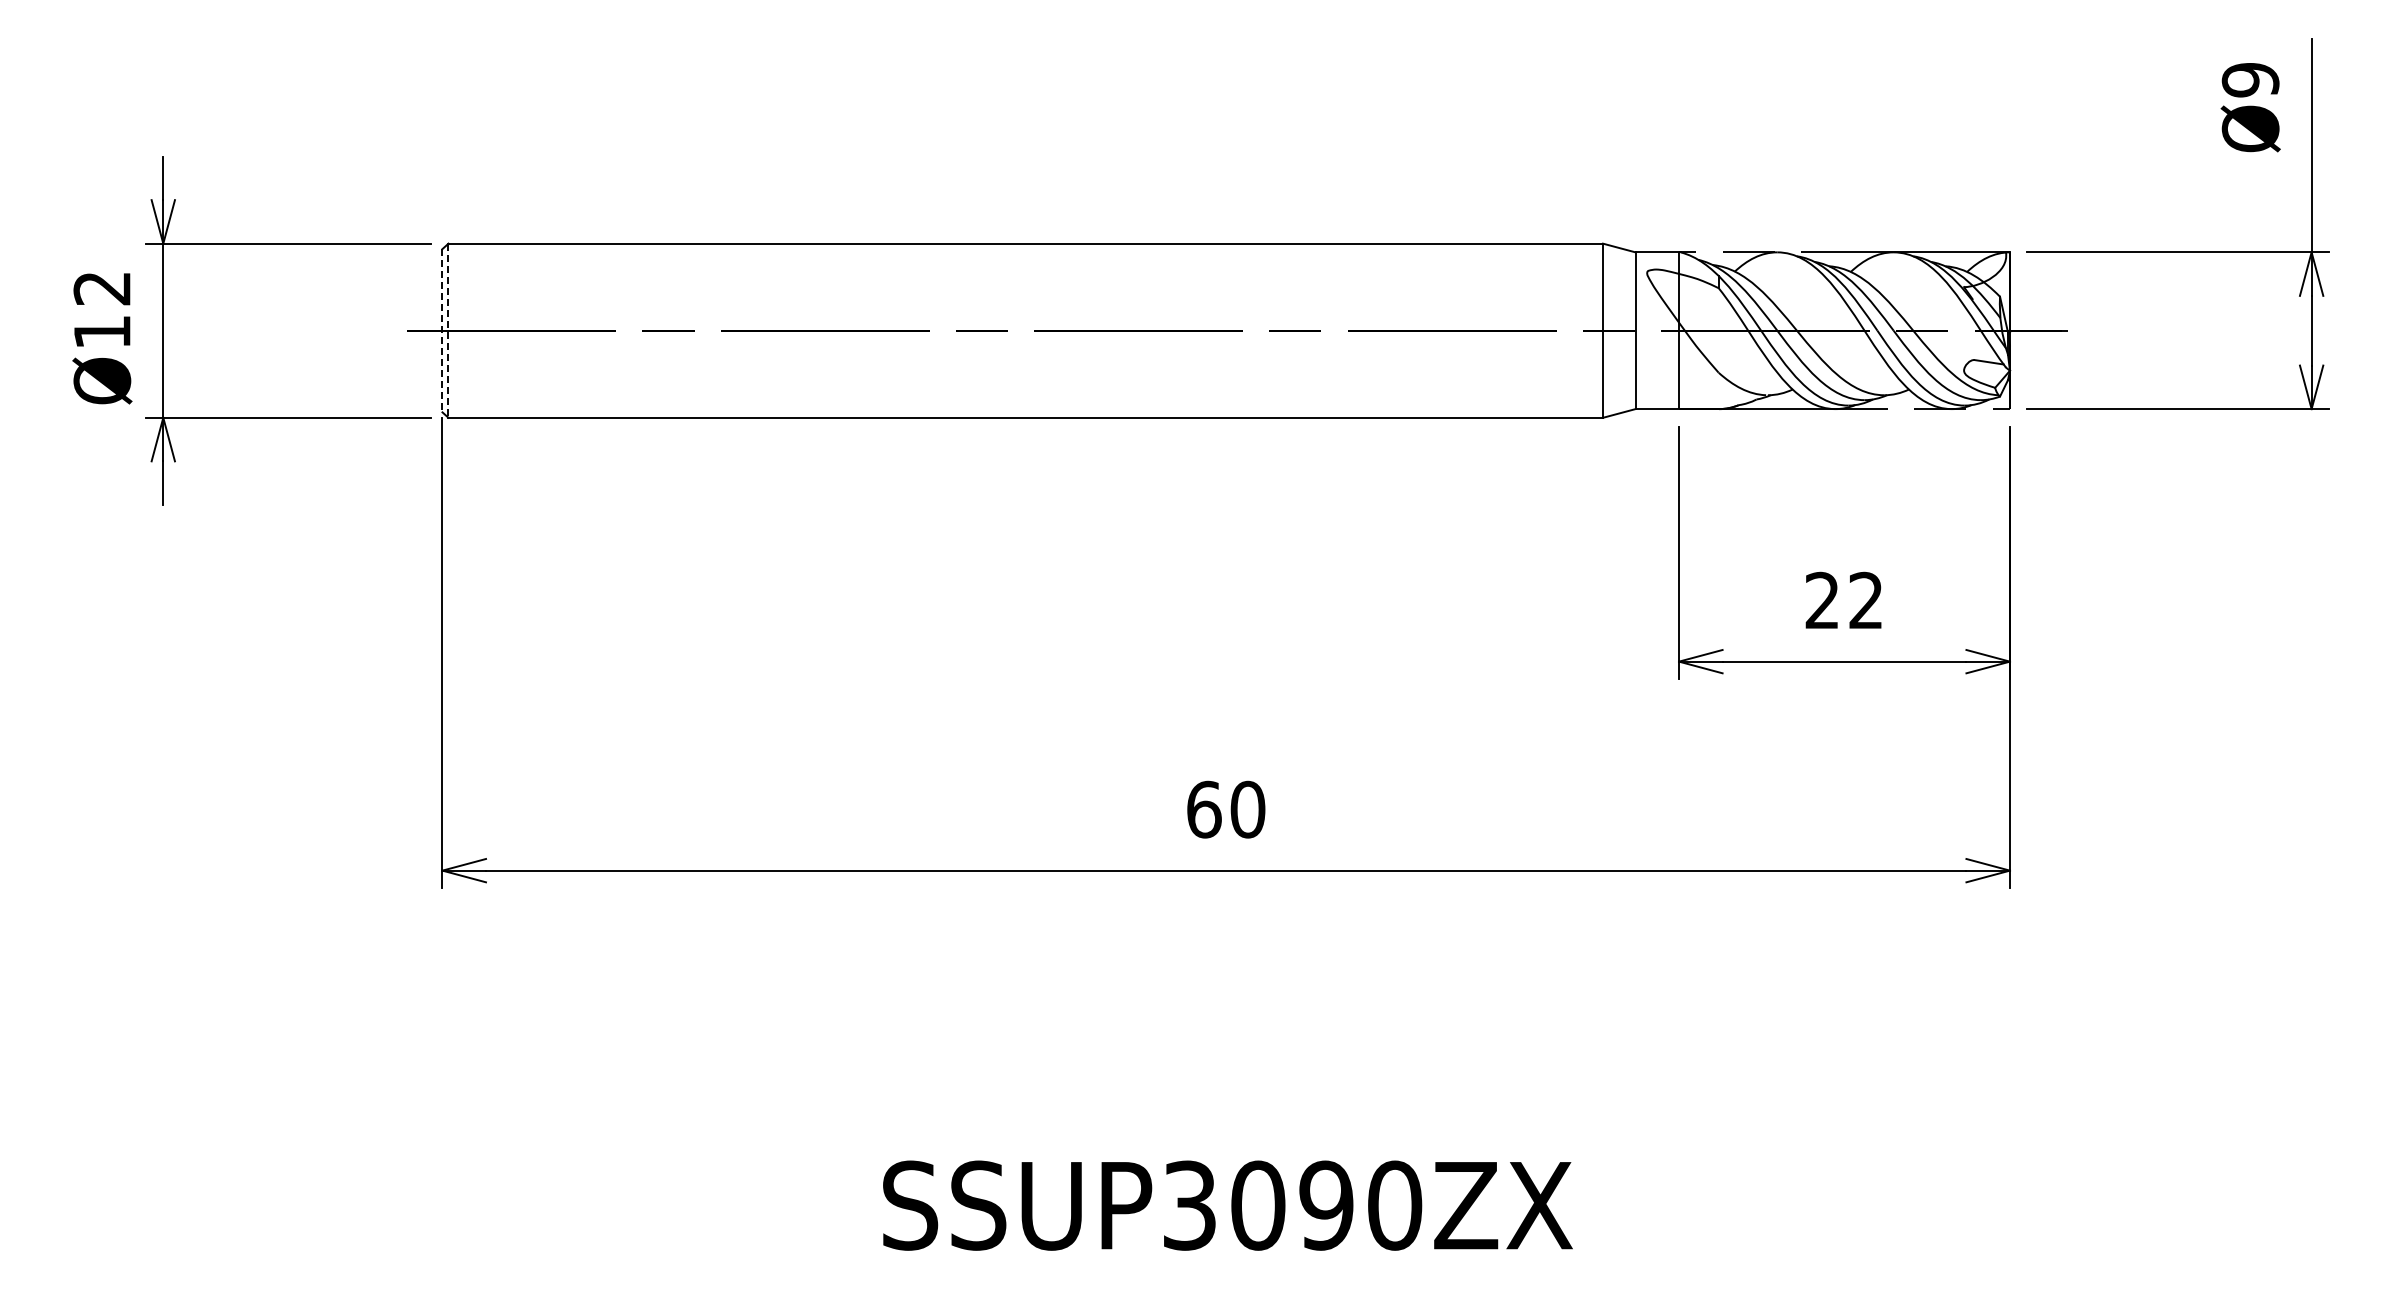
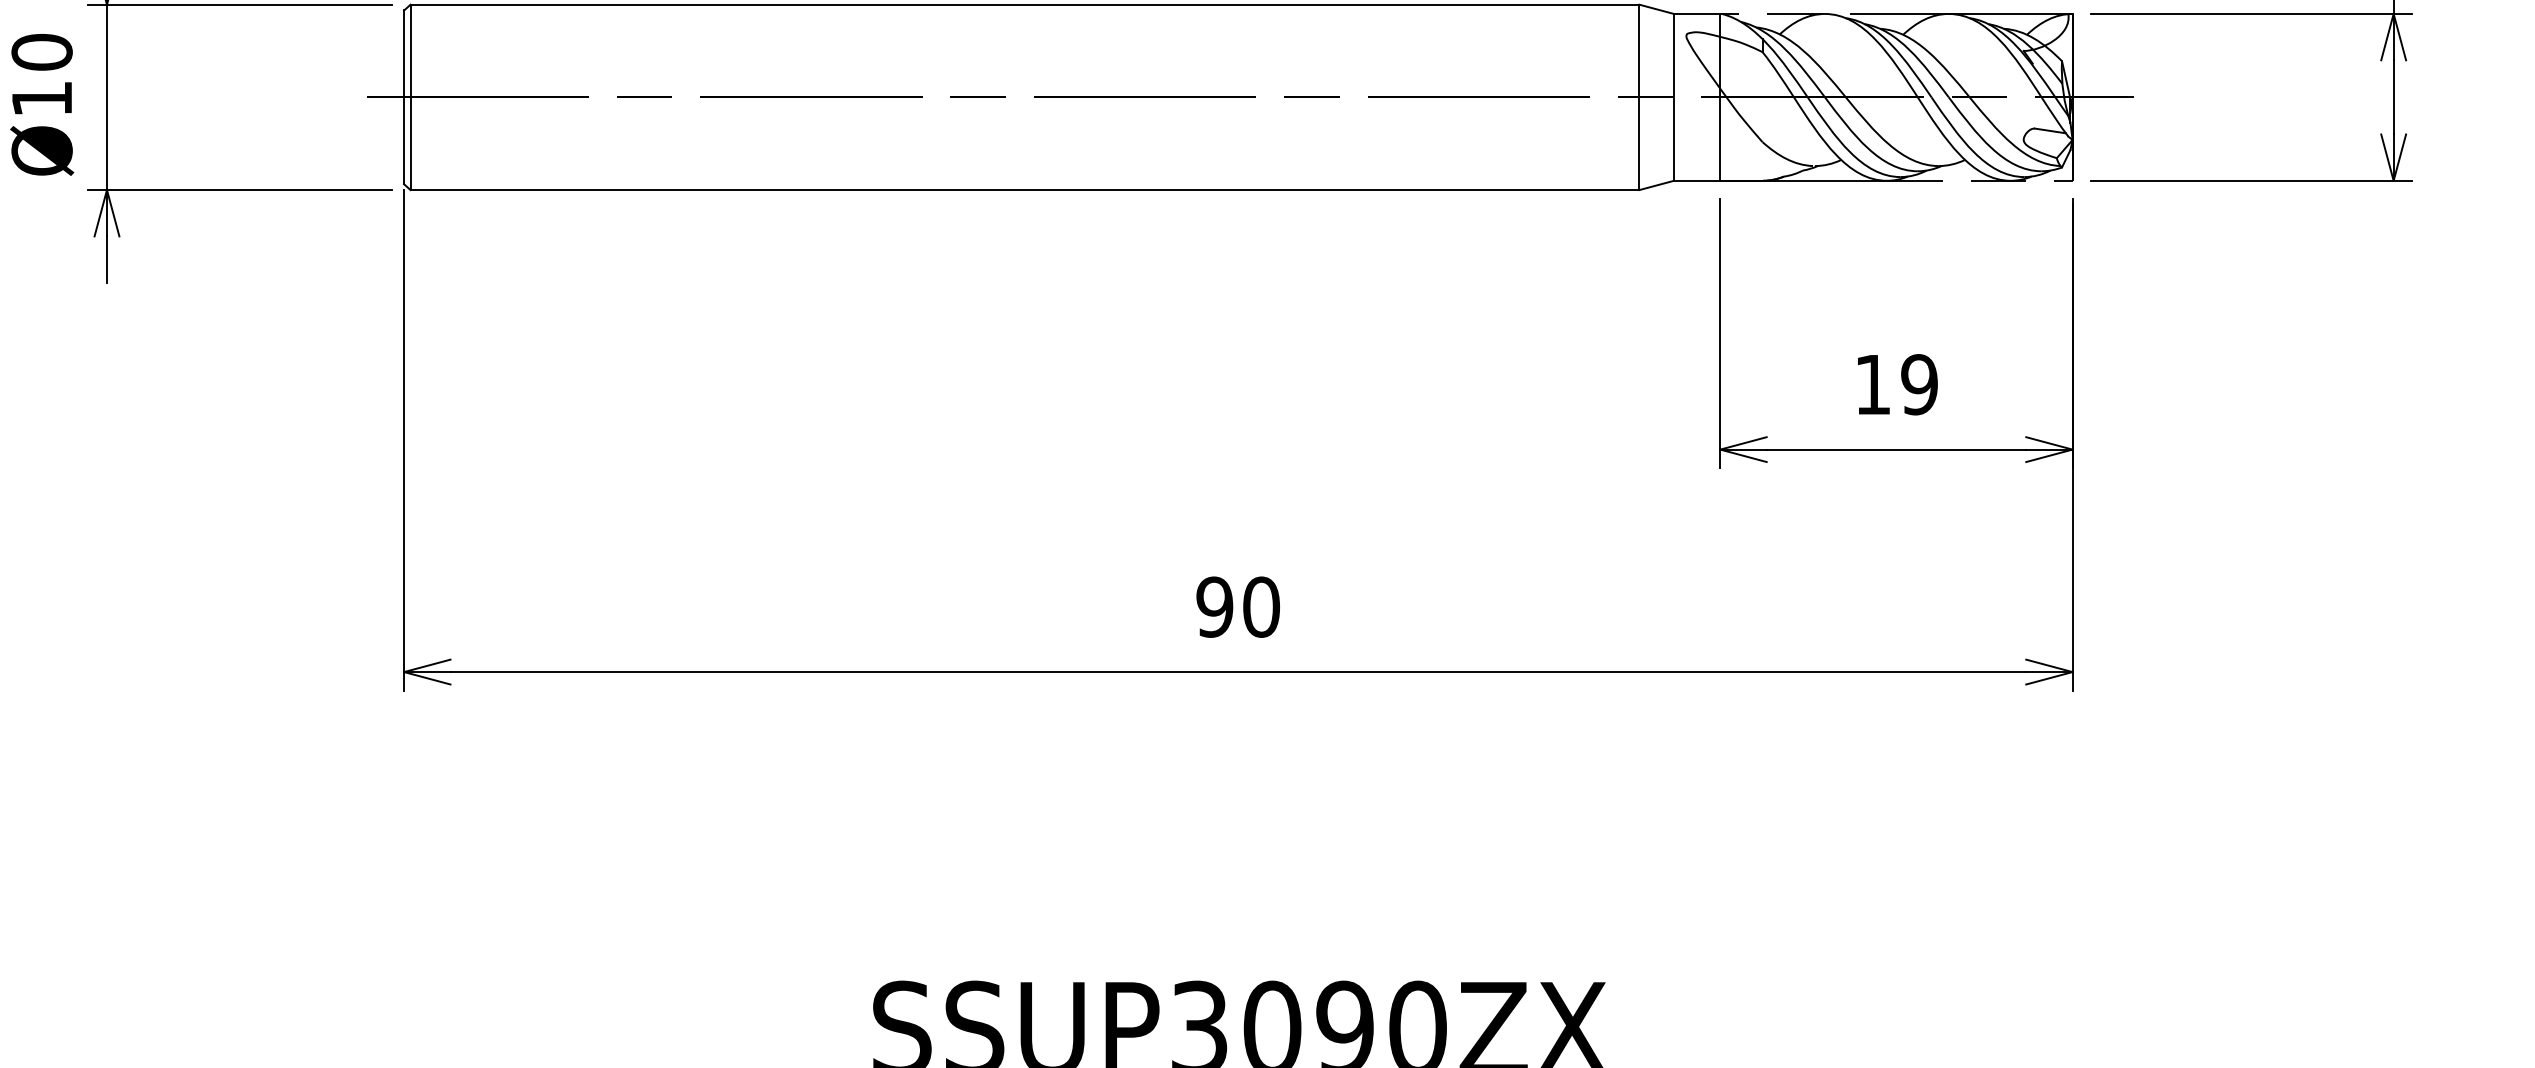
text: (102, 288) -> (42, 52), Ø12 -> Ø10
line: (442, 330) -> (404, 97), dashed -> solid
line: (448, 331) -> (410, 98), dashed -> solid
text: (1844, 600) -> (1896, 384), 22 -> 19
text: (1203, 809) -> (1214, 606), 60 -> 90

